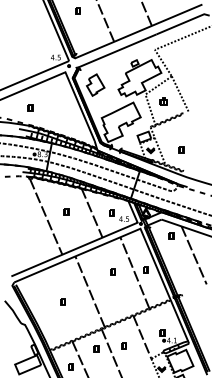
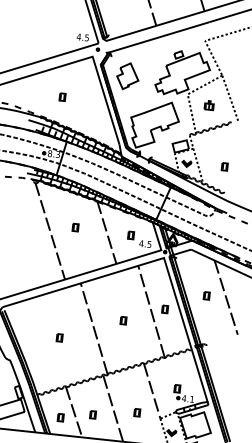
part: (30, 107) -> (62, 97), moved
part: (171, 235) -> (207, 295), moved
part: (112, 271) -> (122, 320), moved
part: (123, 345) -> (136, 411), moved
part: (96, 348) -> (92, 414), moved

